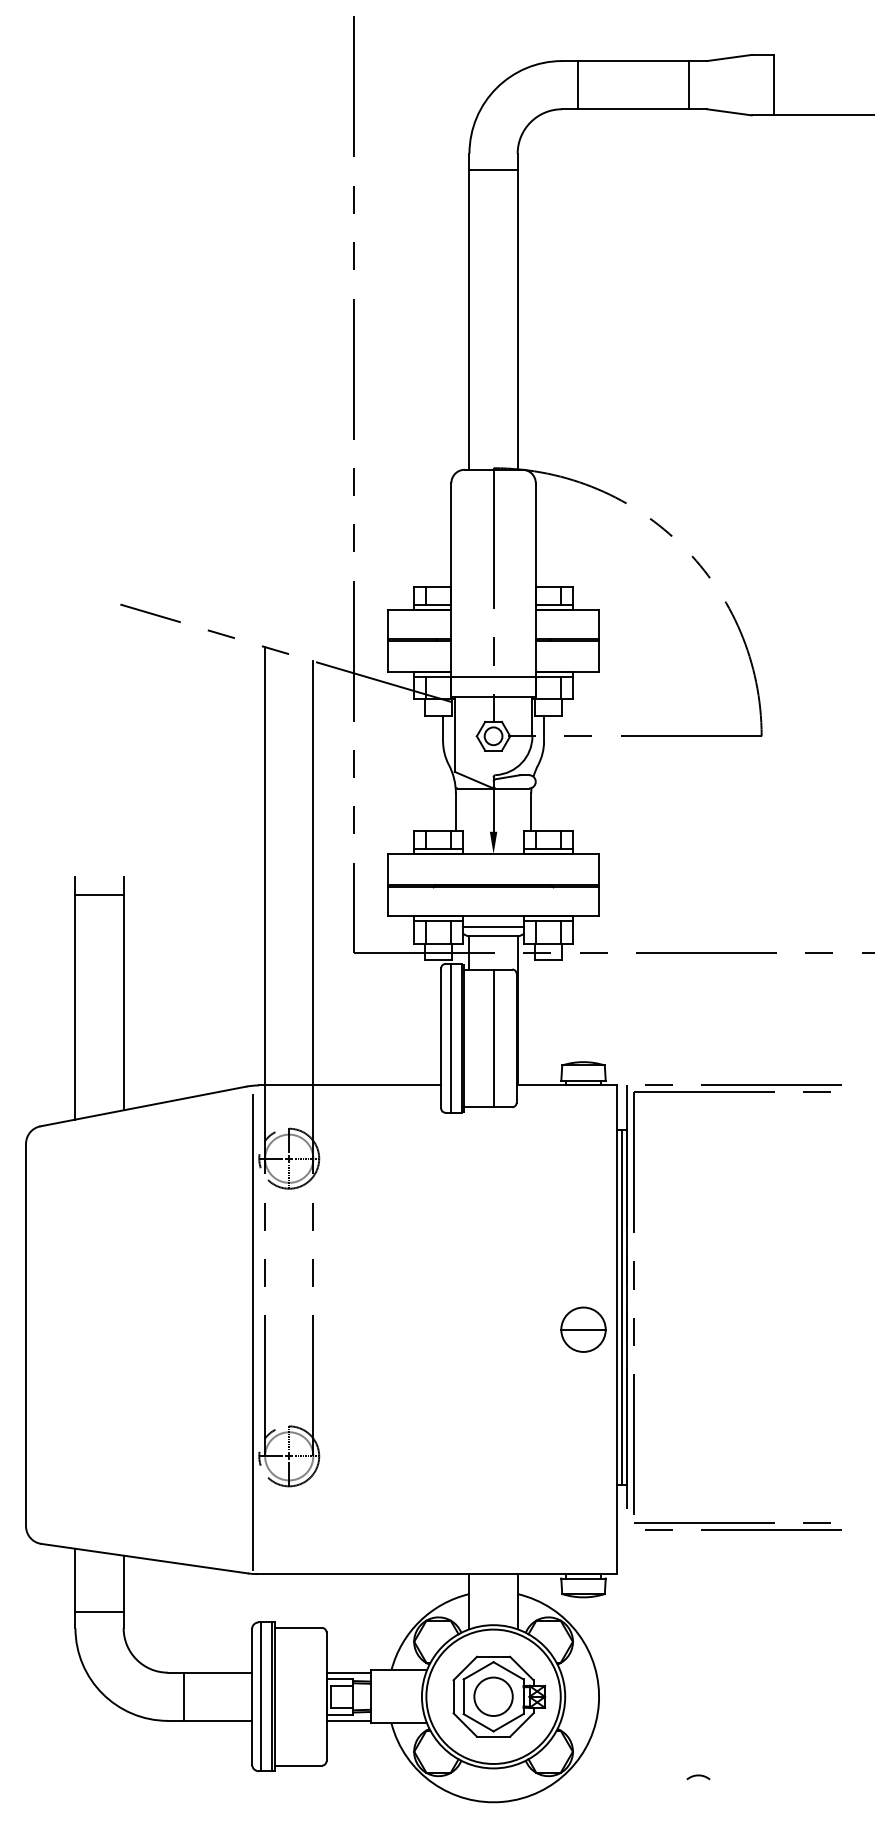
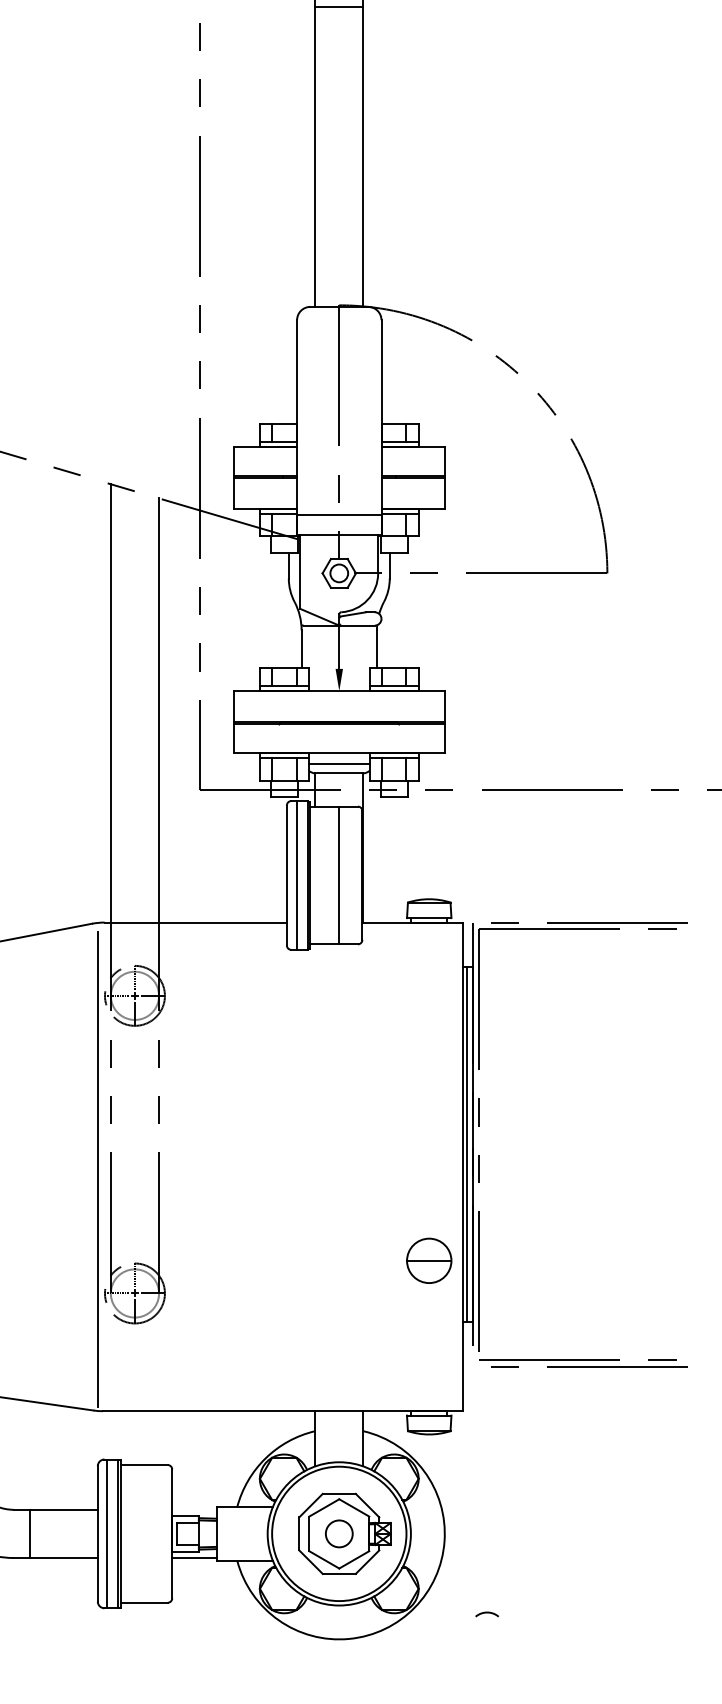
part: (583, 1329) -> (429, 1260), moved
line: (348, 1672) -> (194, 1509), removed
circle: (493, 1696) -> (339, 1533), size x0.7
arc: (698, 1776) -> (487, 1613), moved

